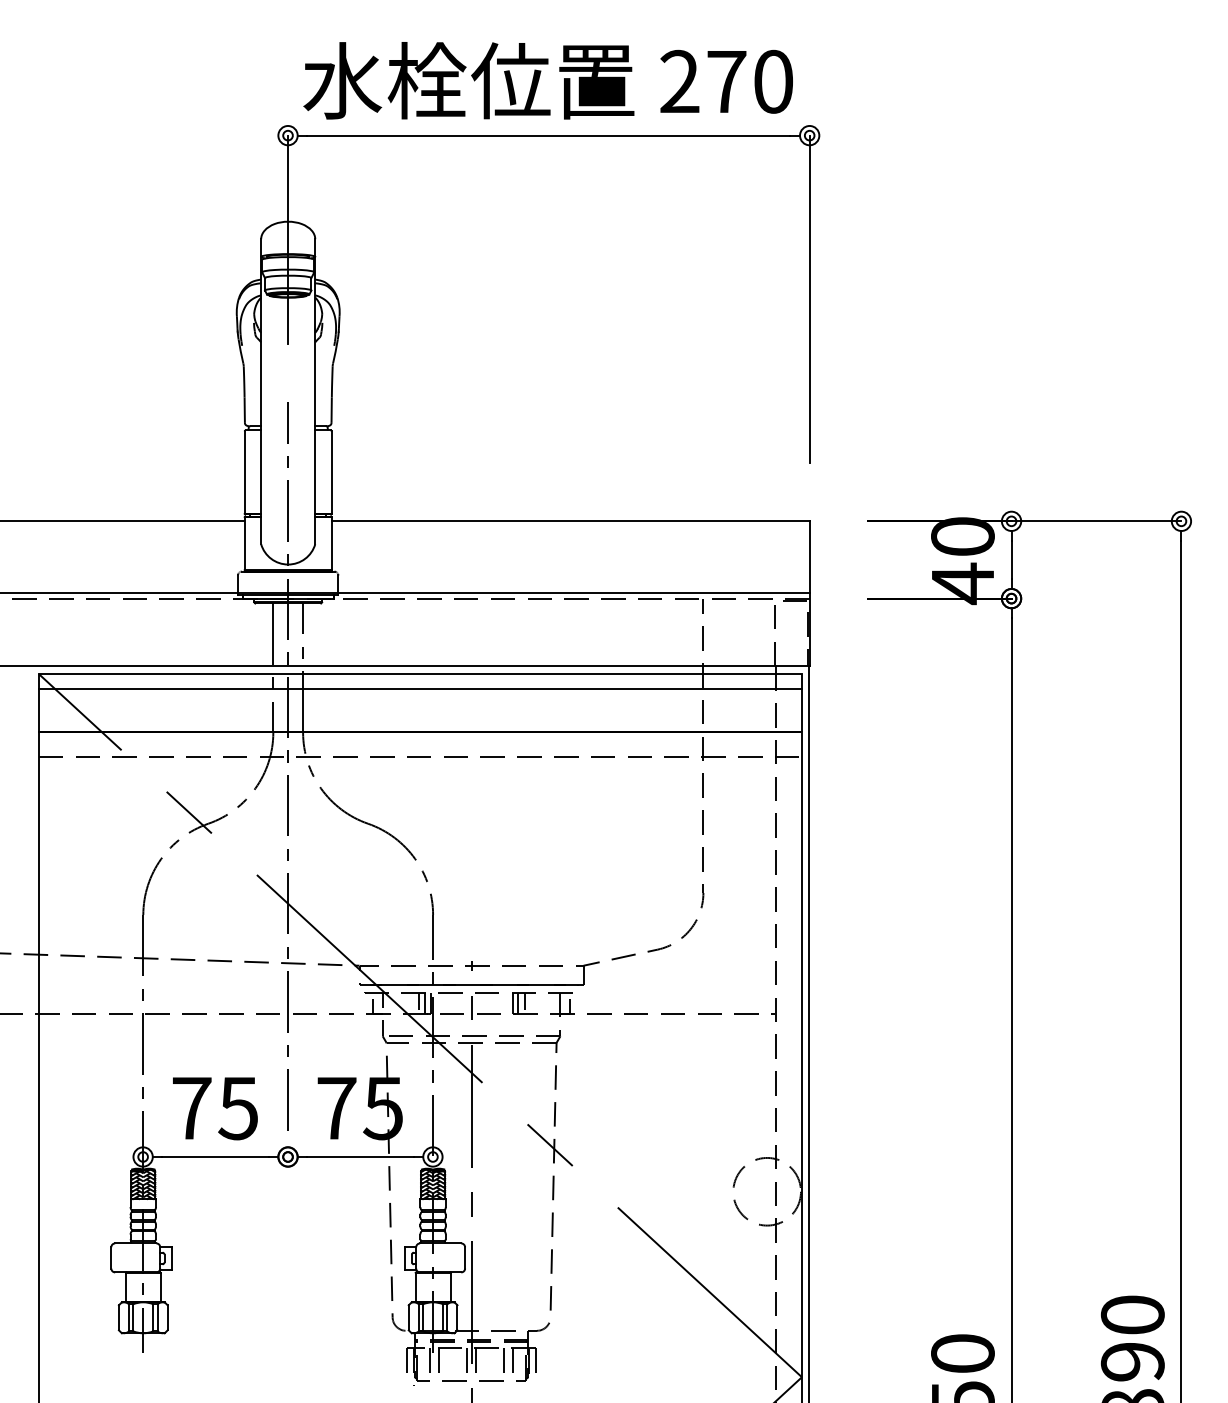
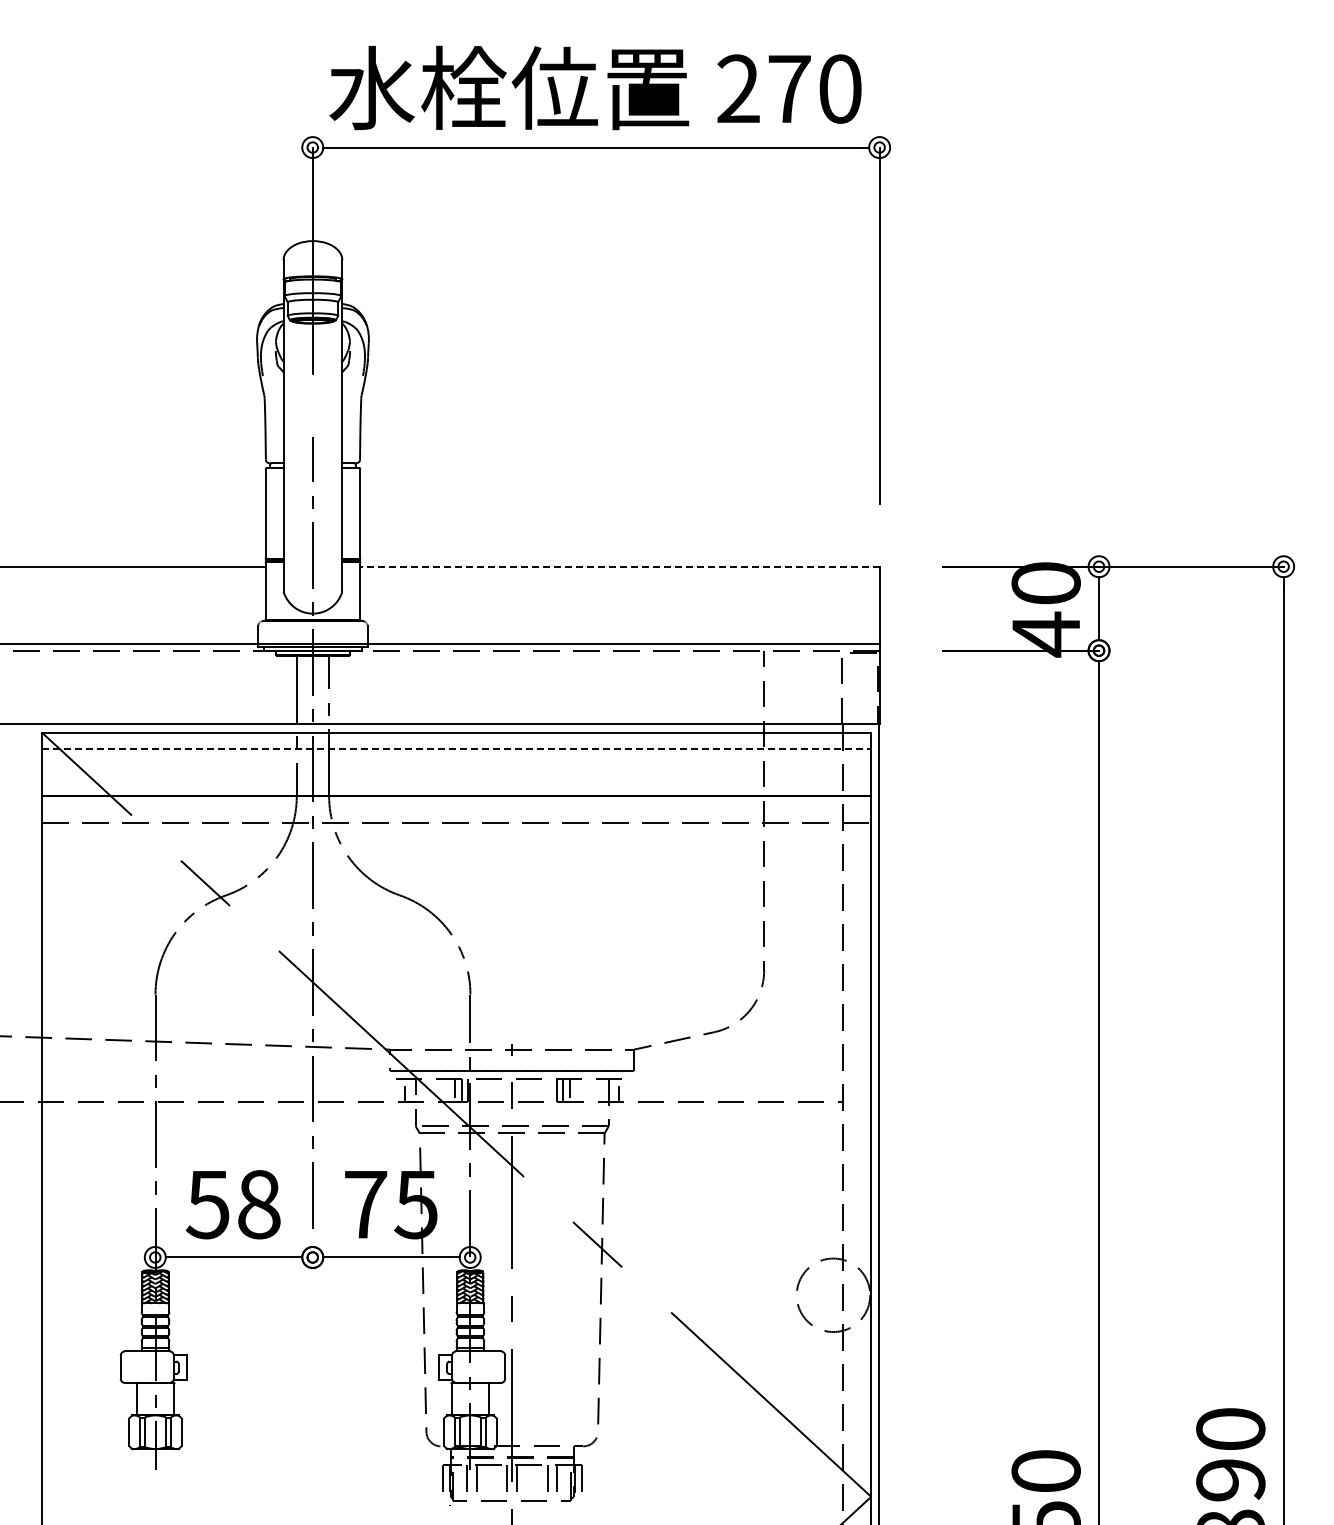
line: (570, 521) -> (619, 566), solid -> dashed
line: (420, 689) -> (456, 749), solid -> dashed
text: (214, 1108) -> (232, 1204), 75 -> 58

